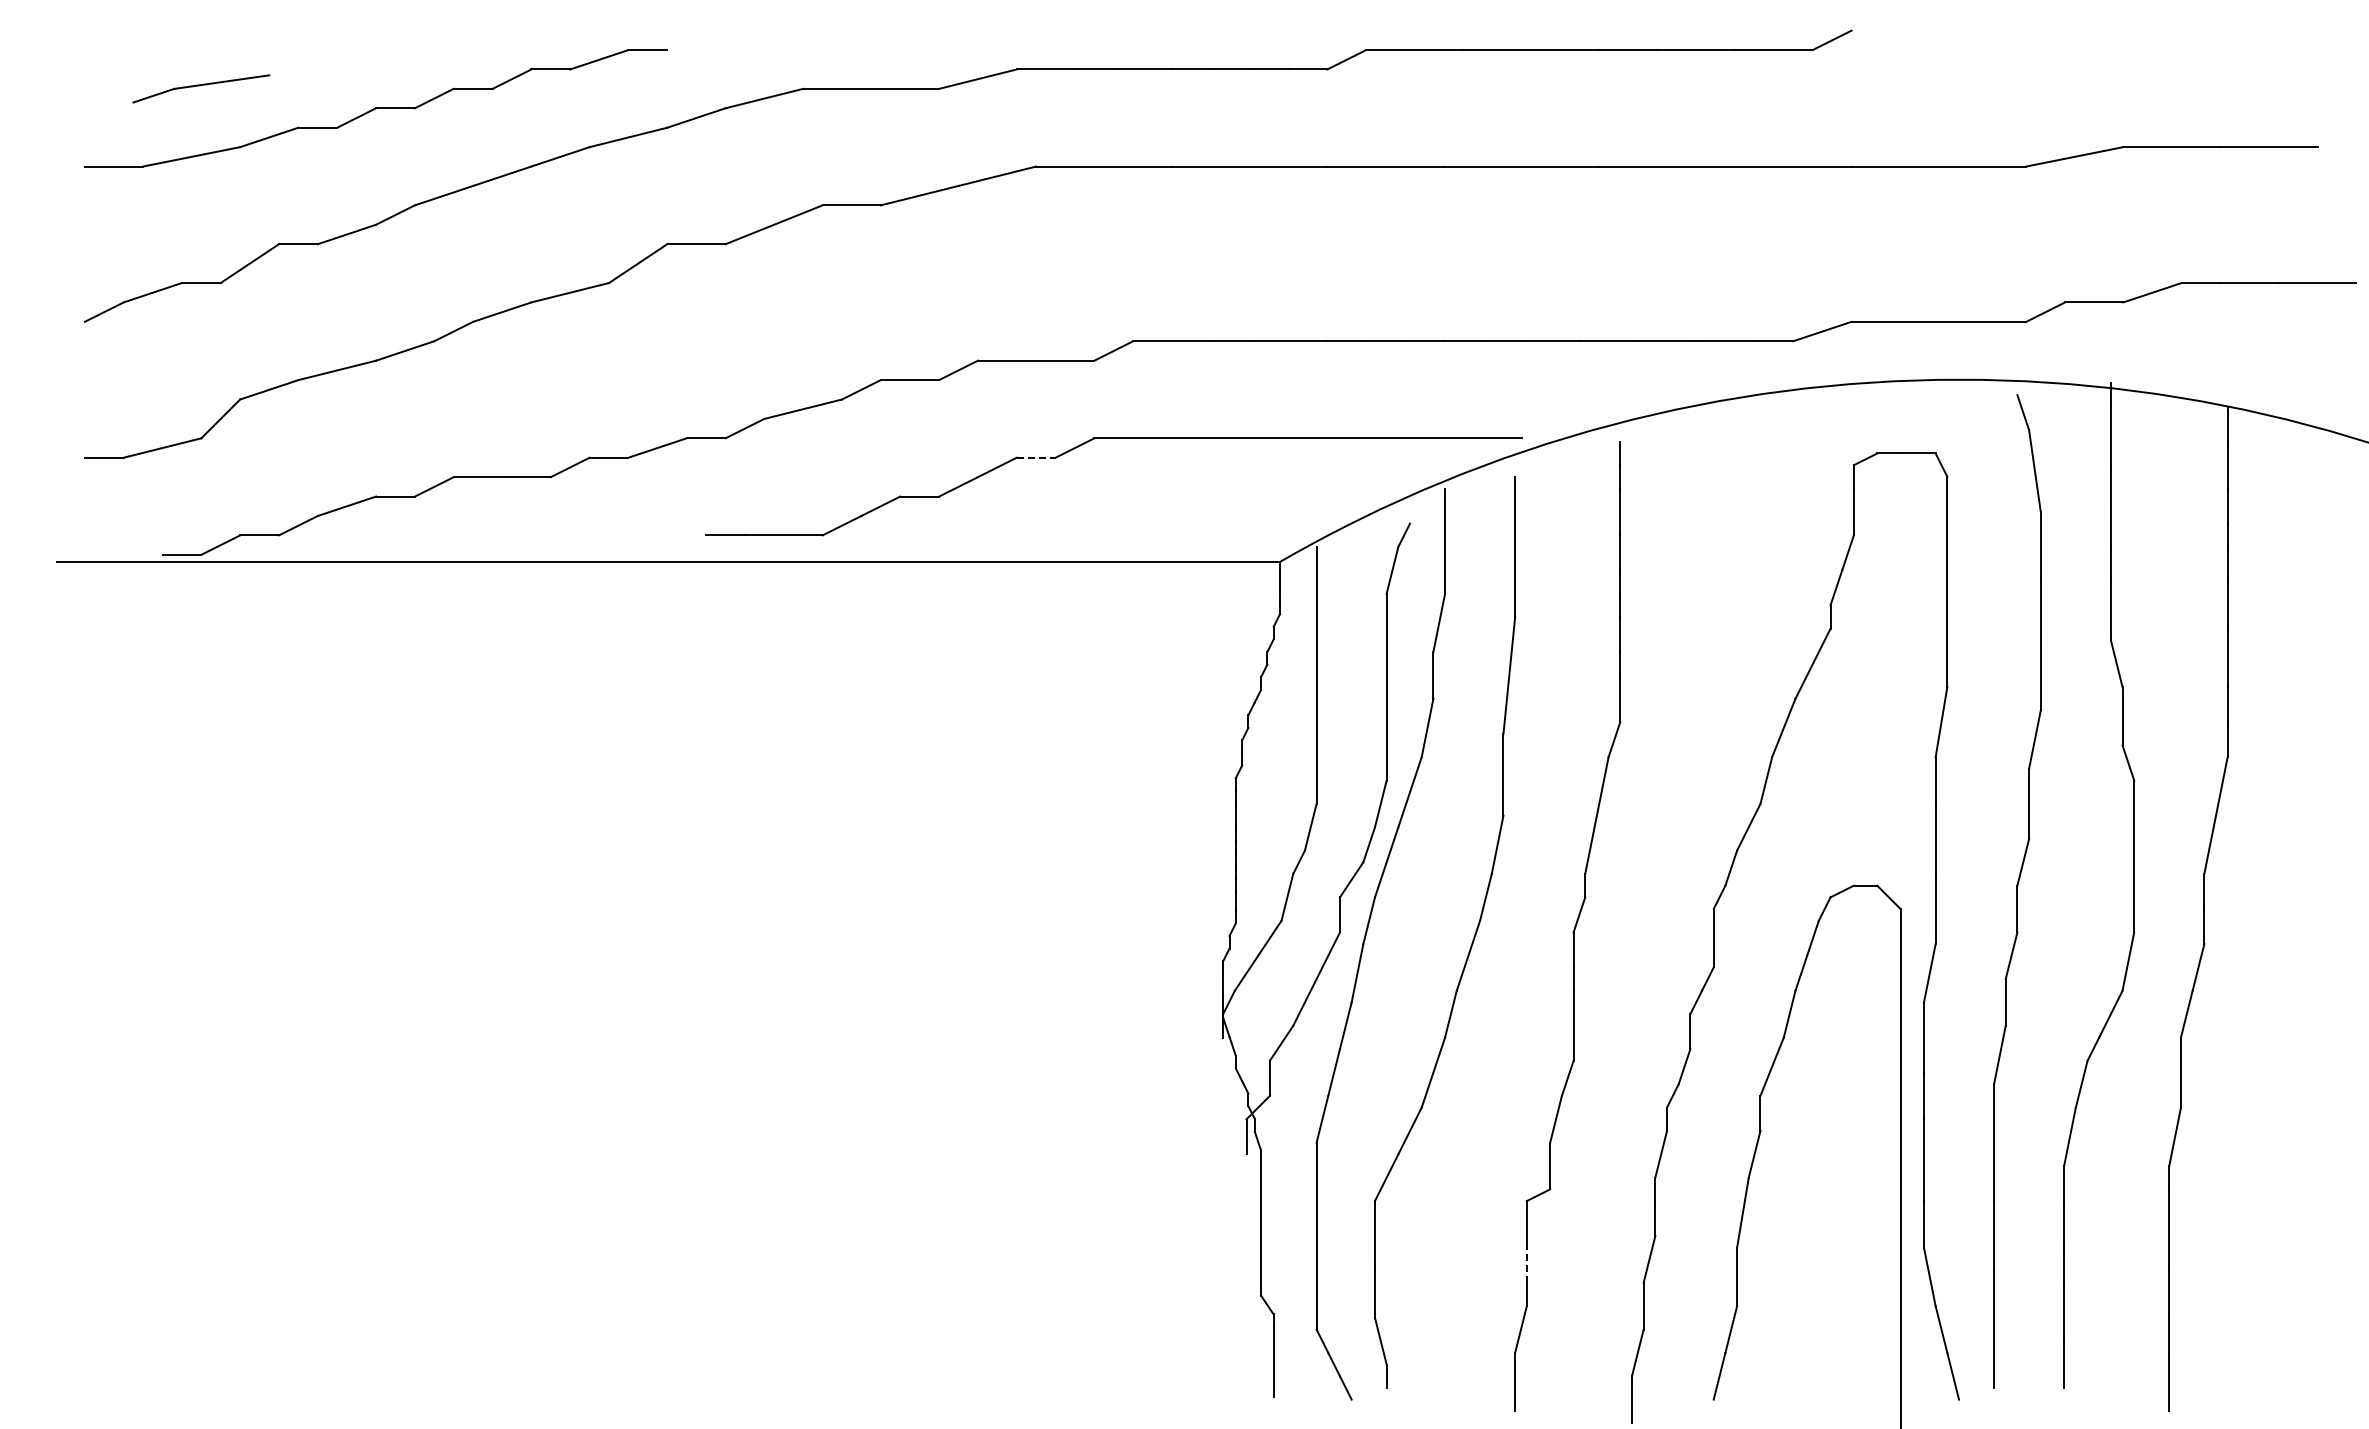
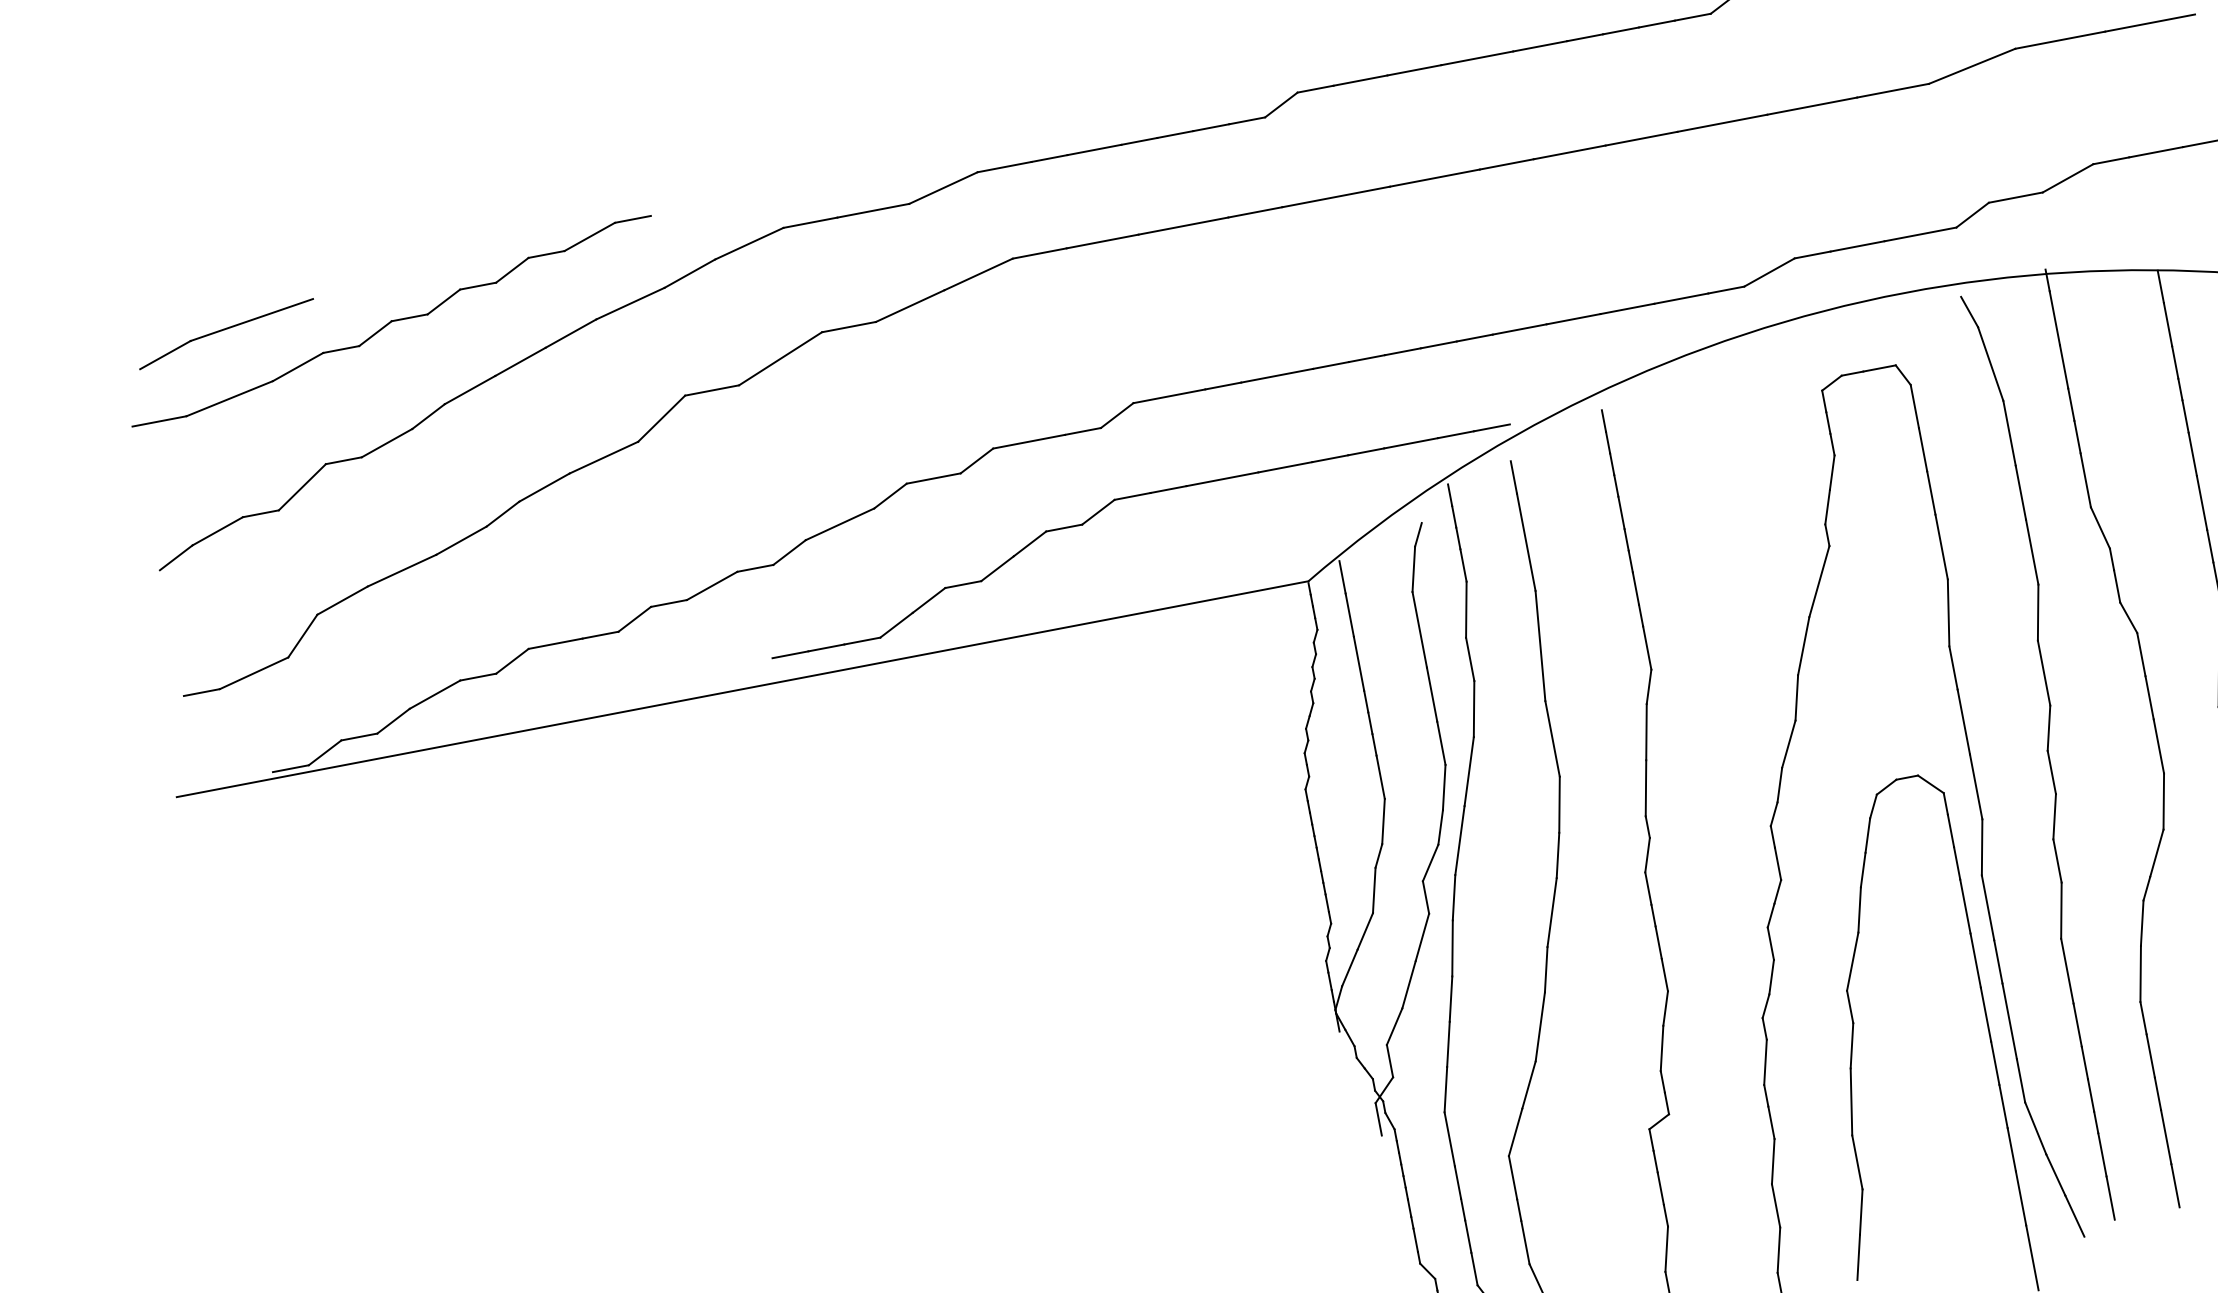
part: (201, 88) -> (226, 333), size x1.43
line: (1036, 457) -> (1064, 527), dashed -> solid
line: (1526, 1265) -> (1660, 1188), dashed -> solid

